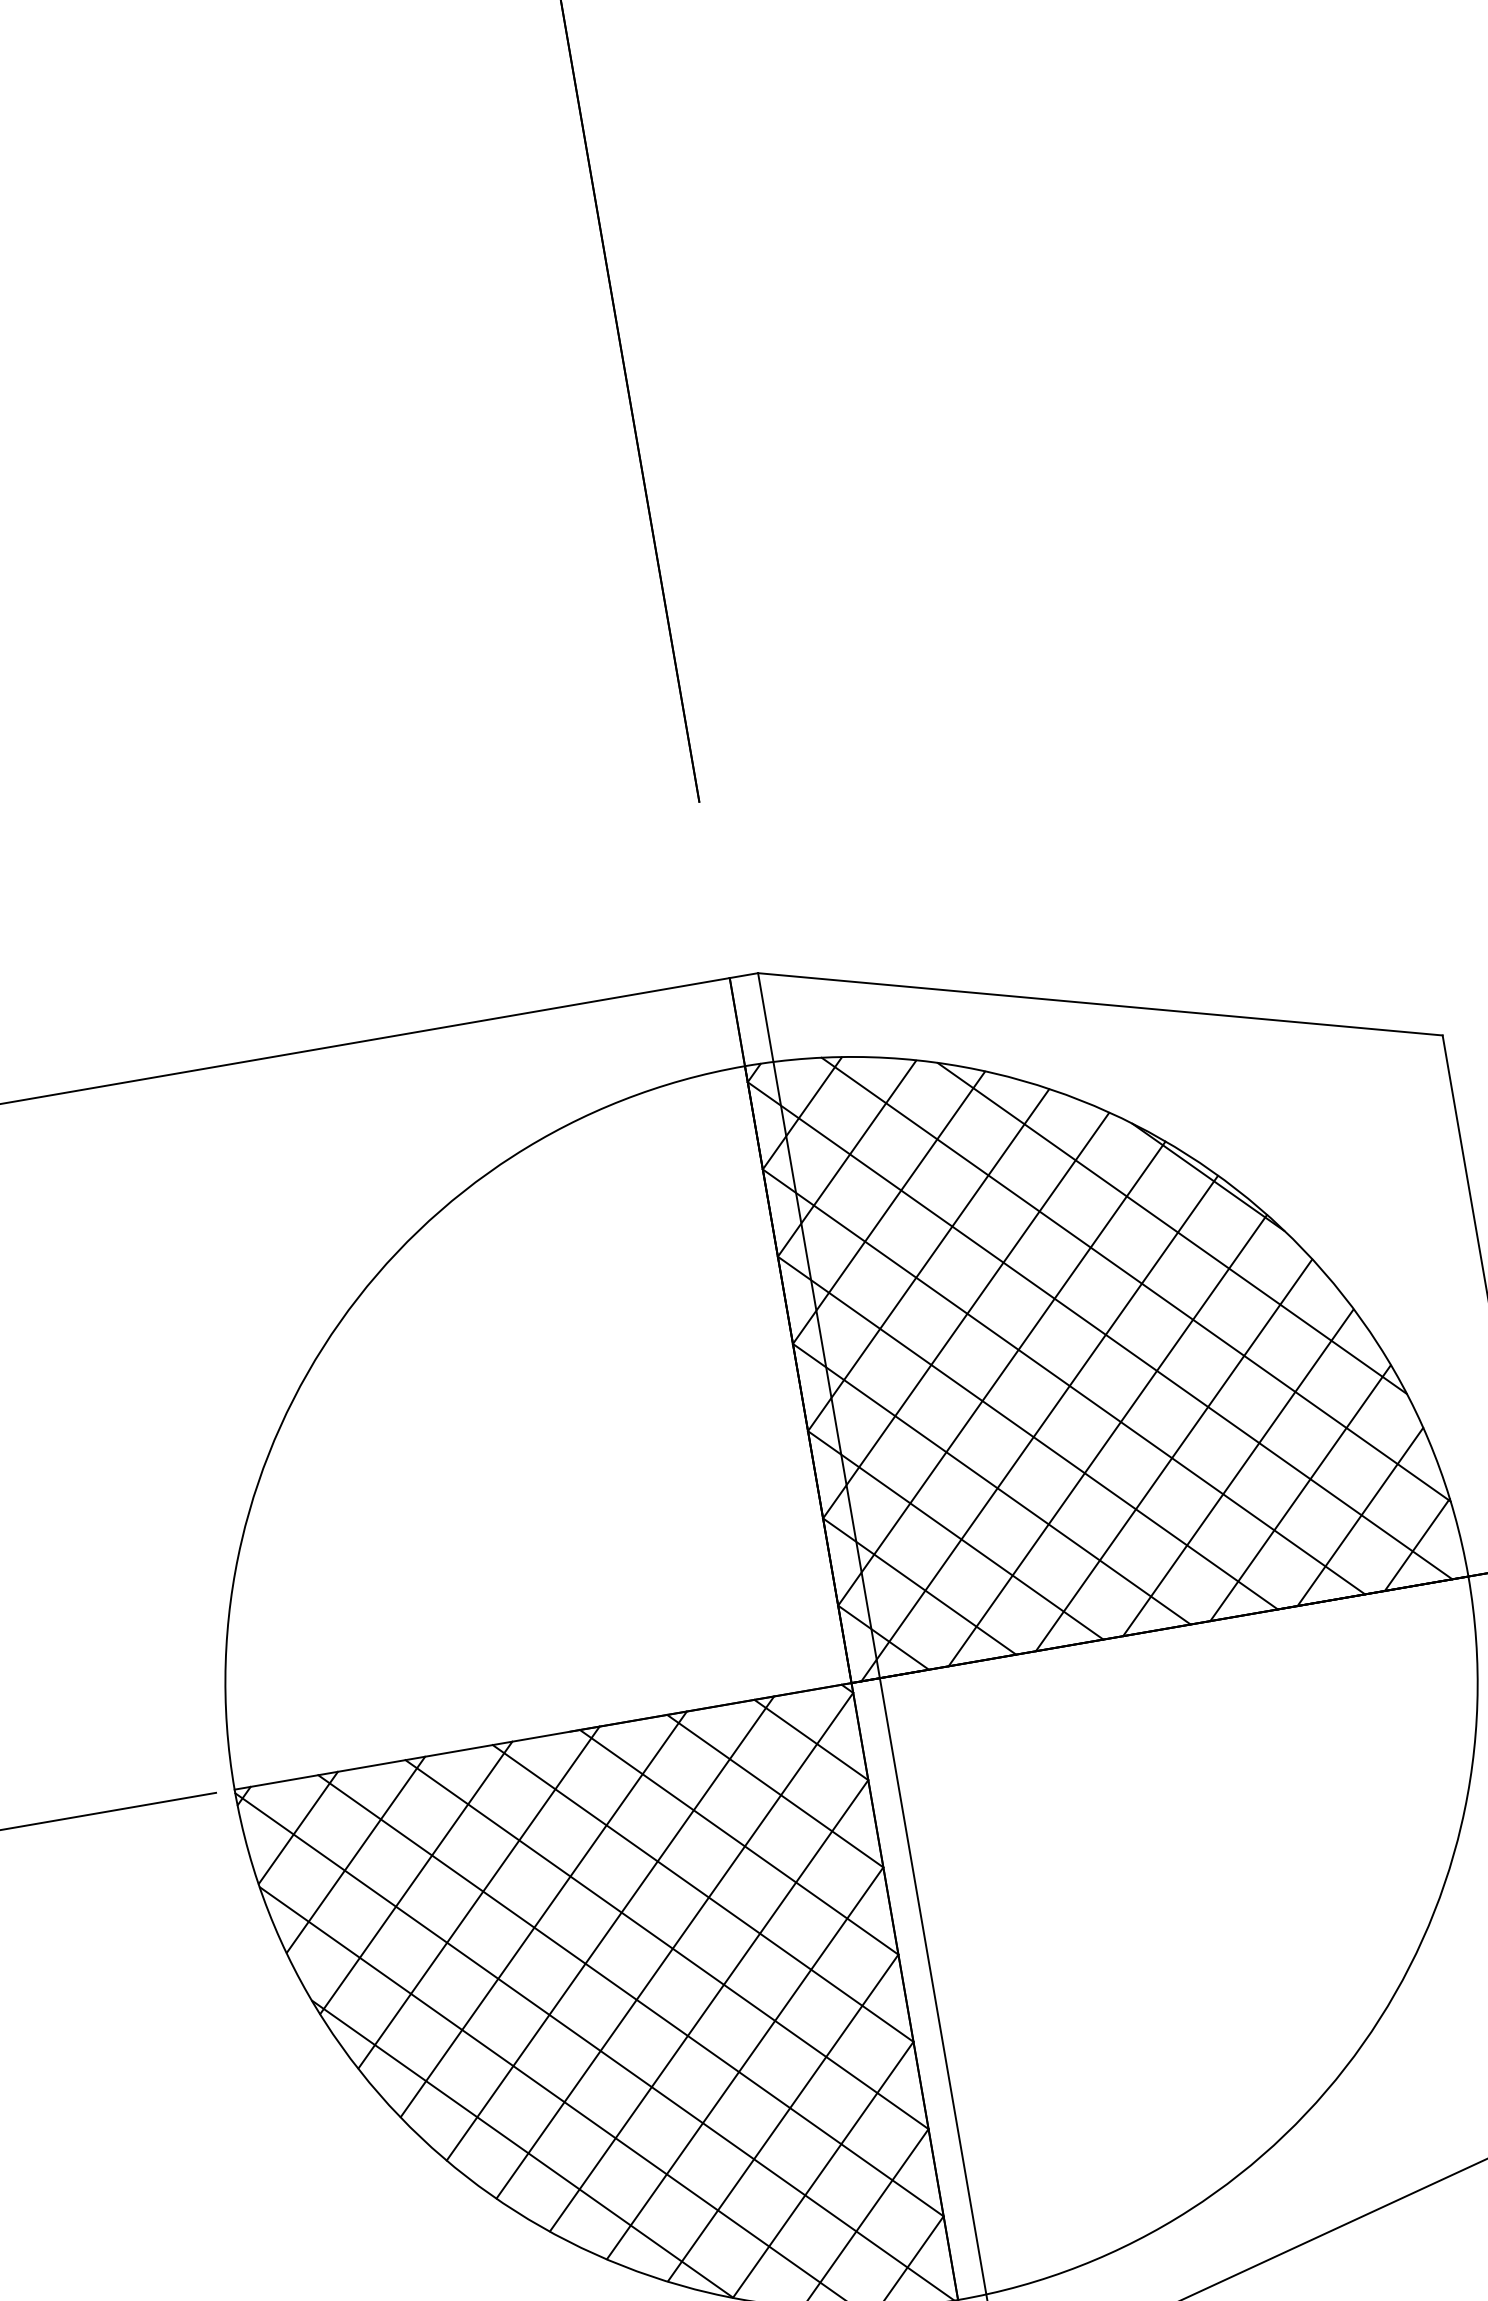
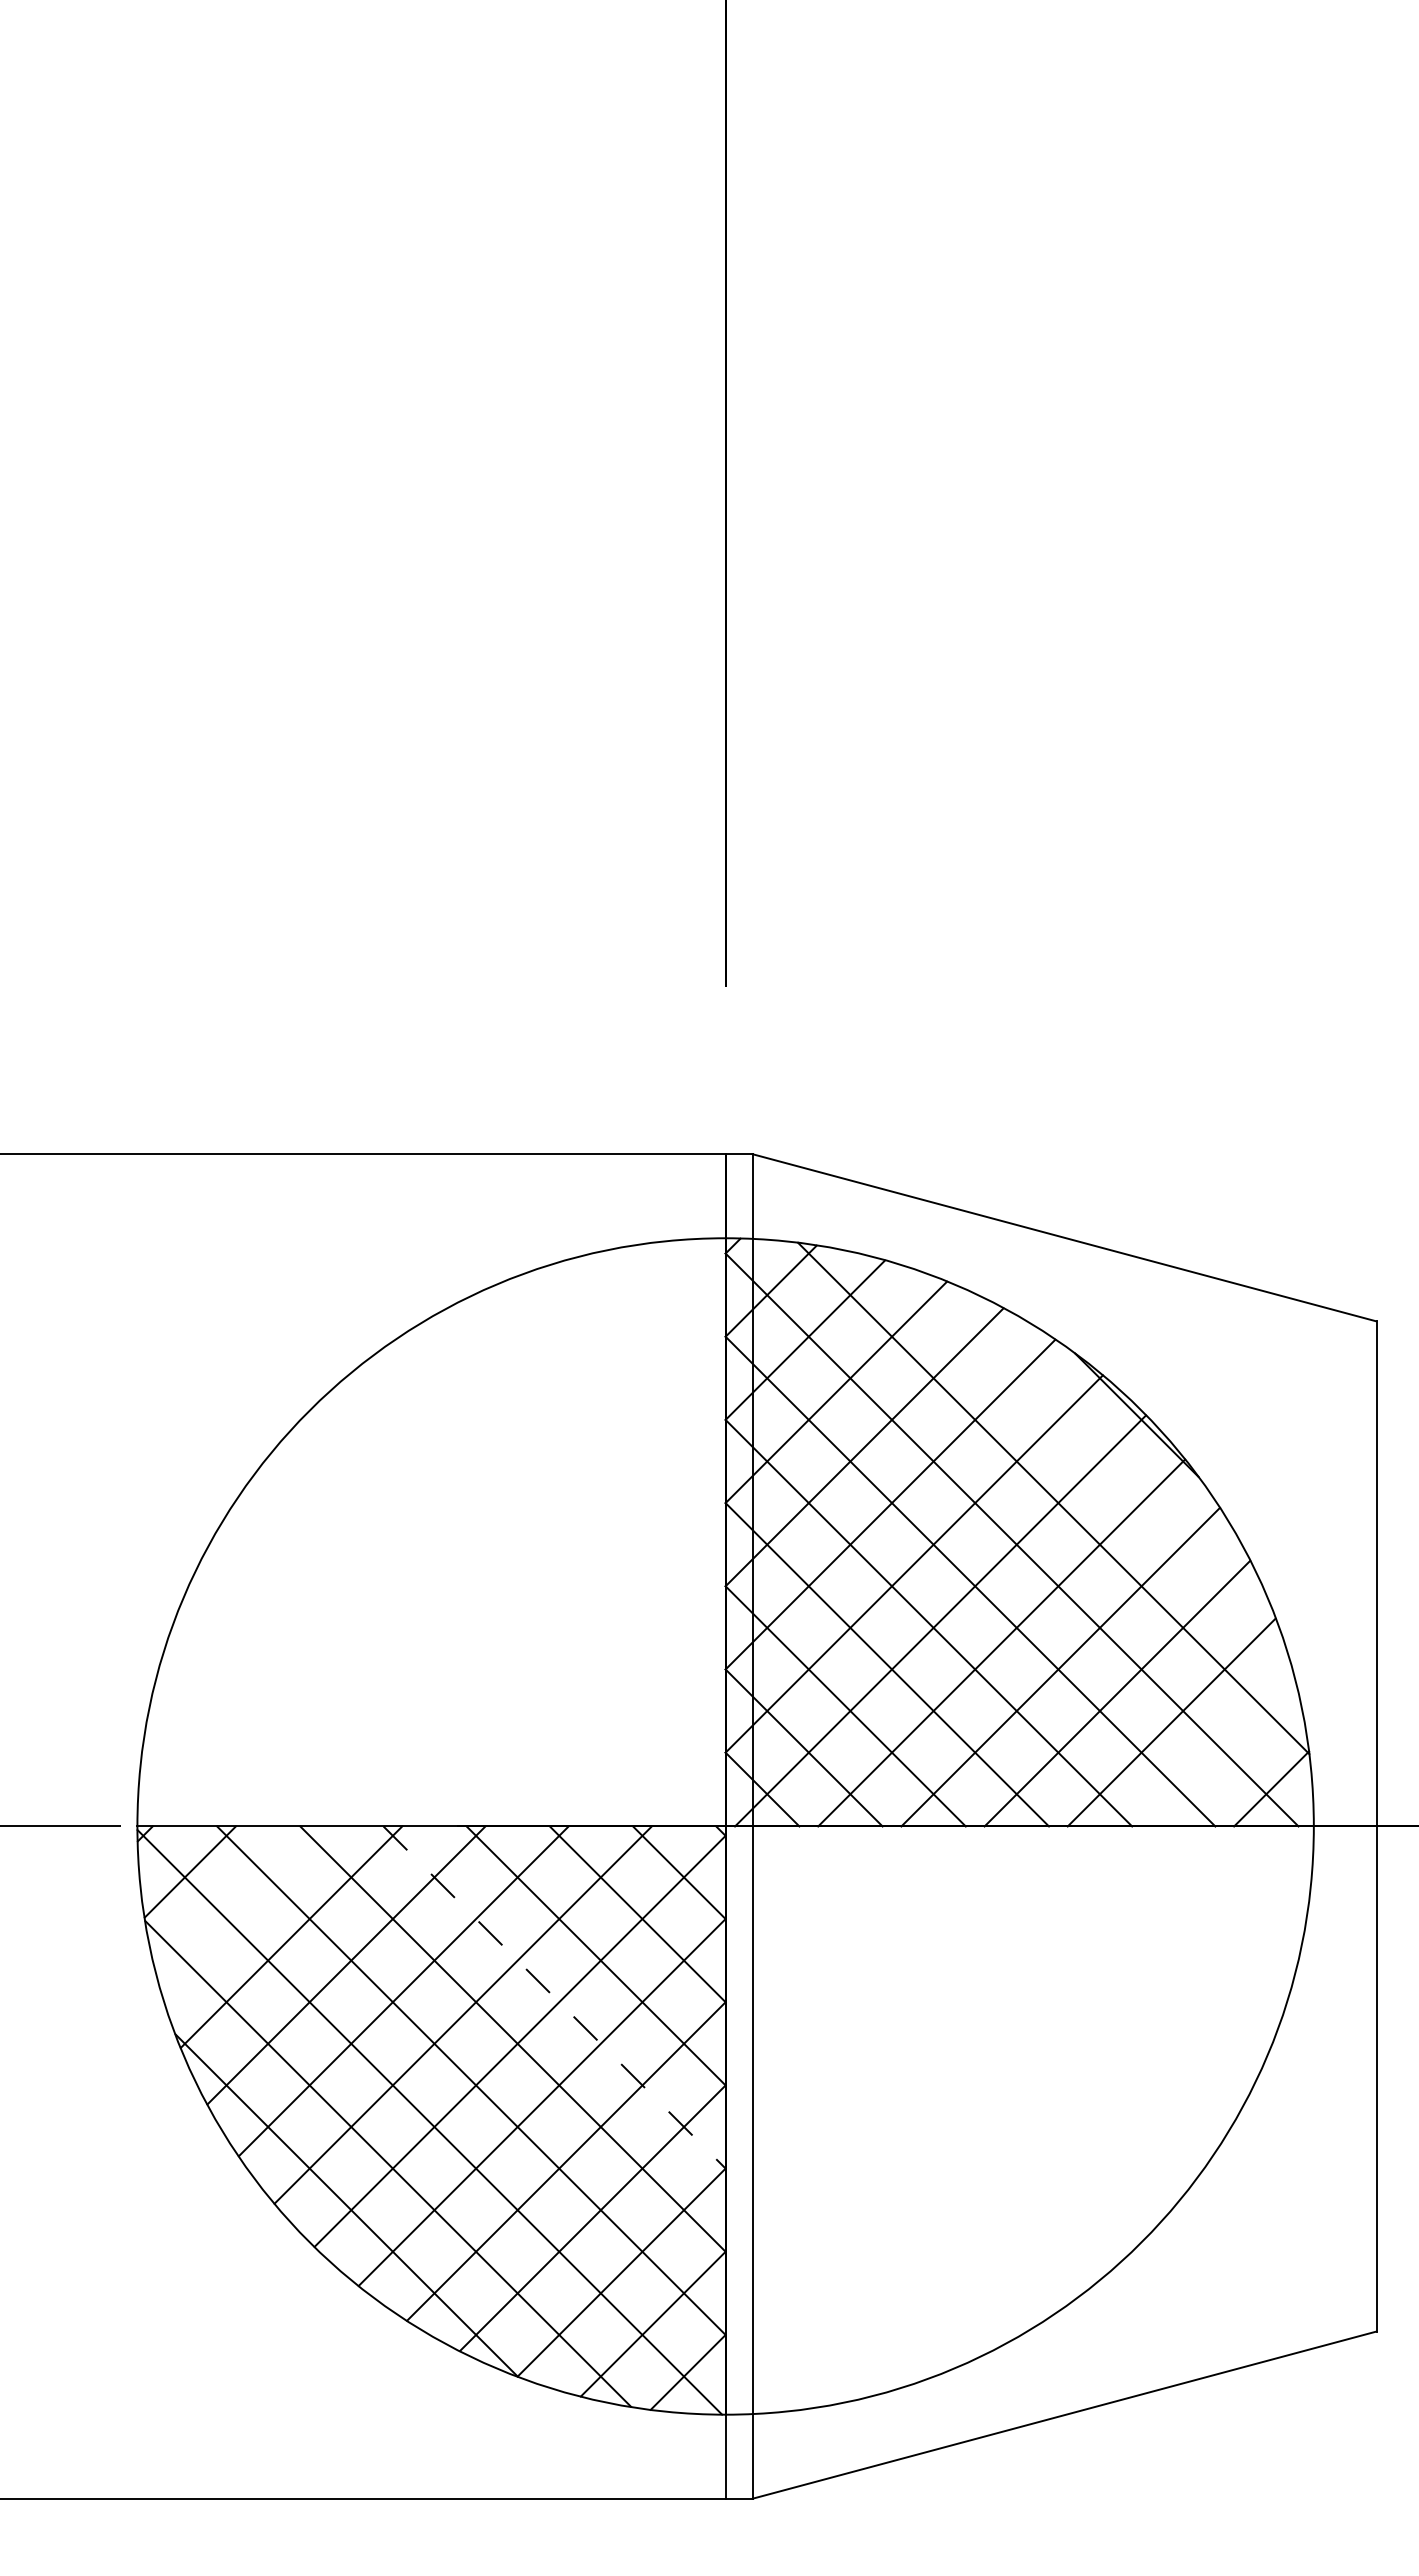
line: (1171, 1228) -> (1094, 1456), removed
line: (1359, 1516) -> (1222, 1753), removed
line: (356, 1854) -> (239, 1905), removed
line: (703, 1893) -> (554, 1997), solid -> dashed

